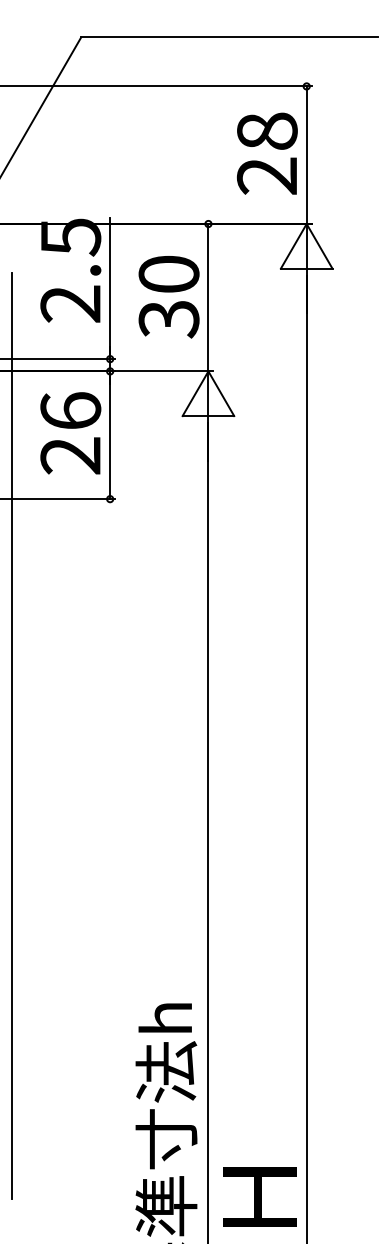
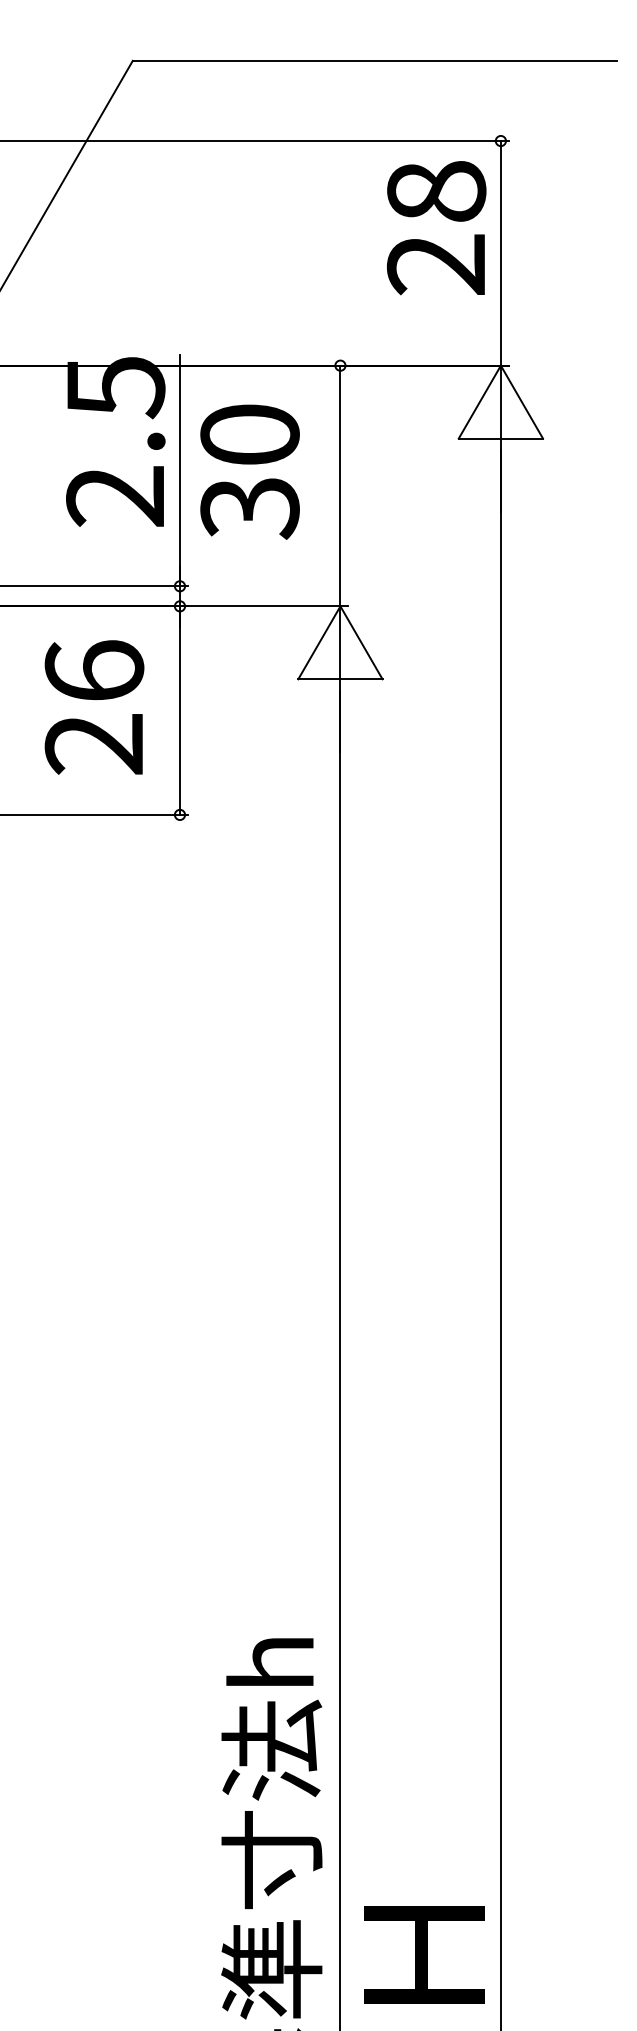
text: (267, 153) -> (436, 227), moved
text: (168, 297) -> (249, 472), moved
text: (70, 433) -> (93, 707), moved
line: (11, 736) -> (18, 1202), removed

